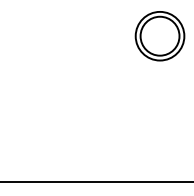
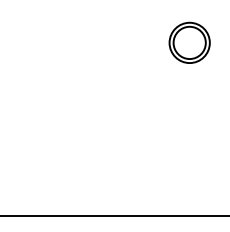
part: (159, 35) -> (189, 42), size x0.7

